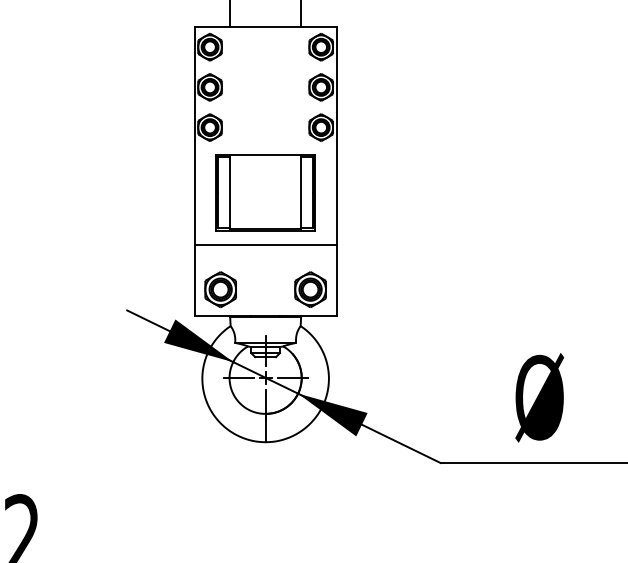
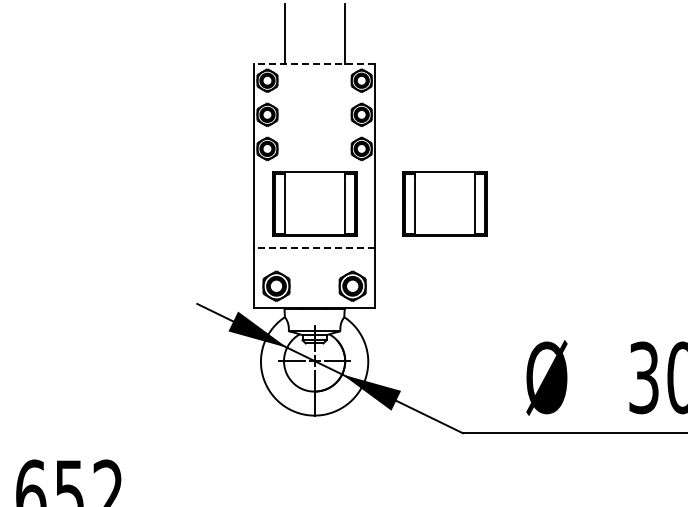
line: (265, 26) -> (314, 63), solid -> dashed
part: (418, 192) -> (444, 203), added
line: (265, 245) -> (314, 248), solid -> dashed

